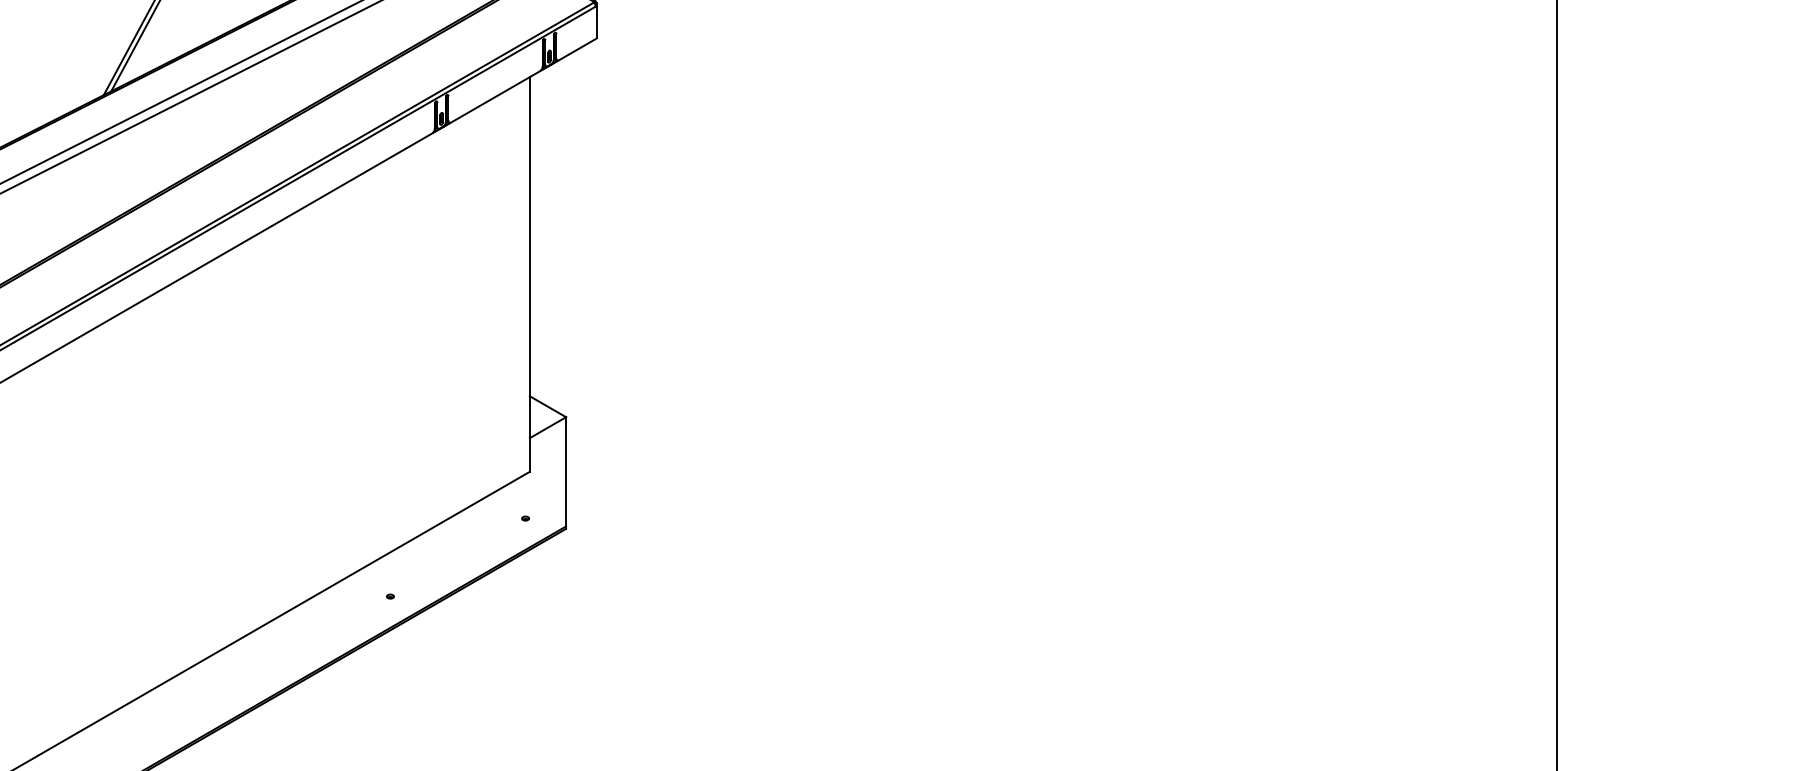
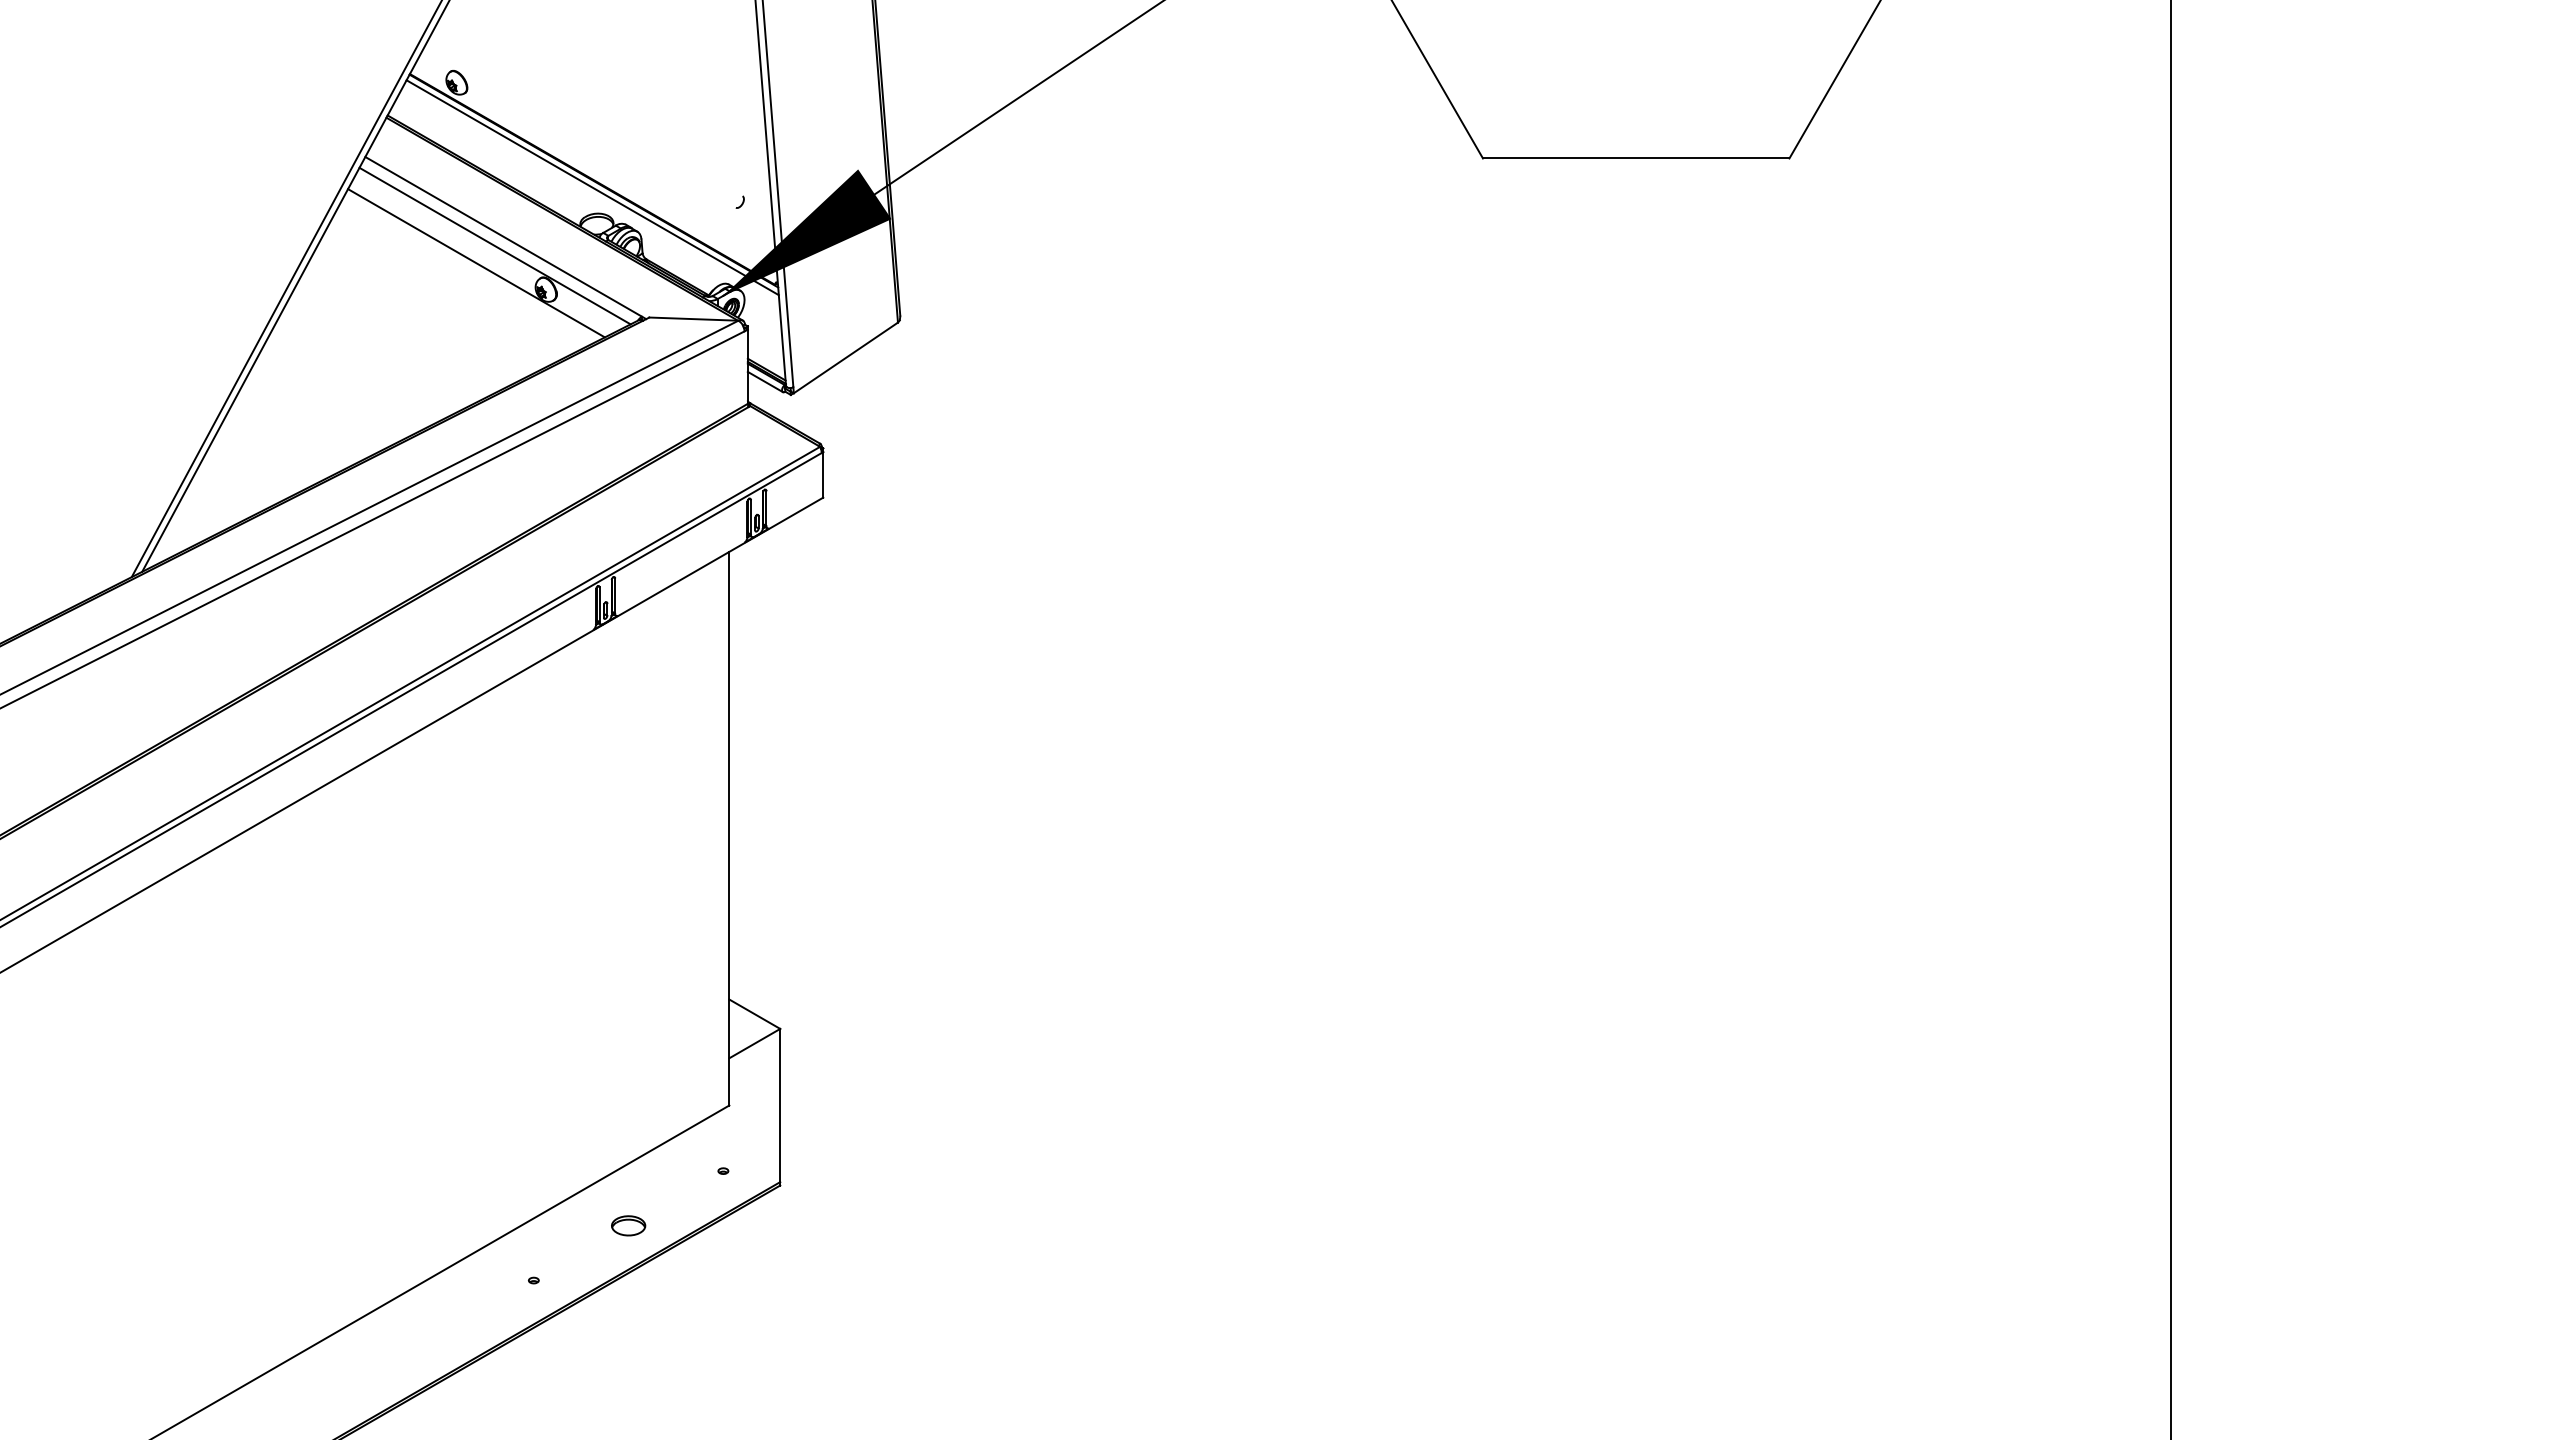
part: (457, 557) -> (628, 1225), added

